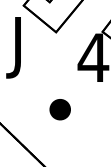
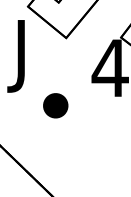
part: (59, 109) -> (54, 105), moved

